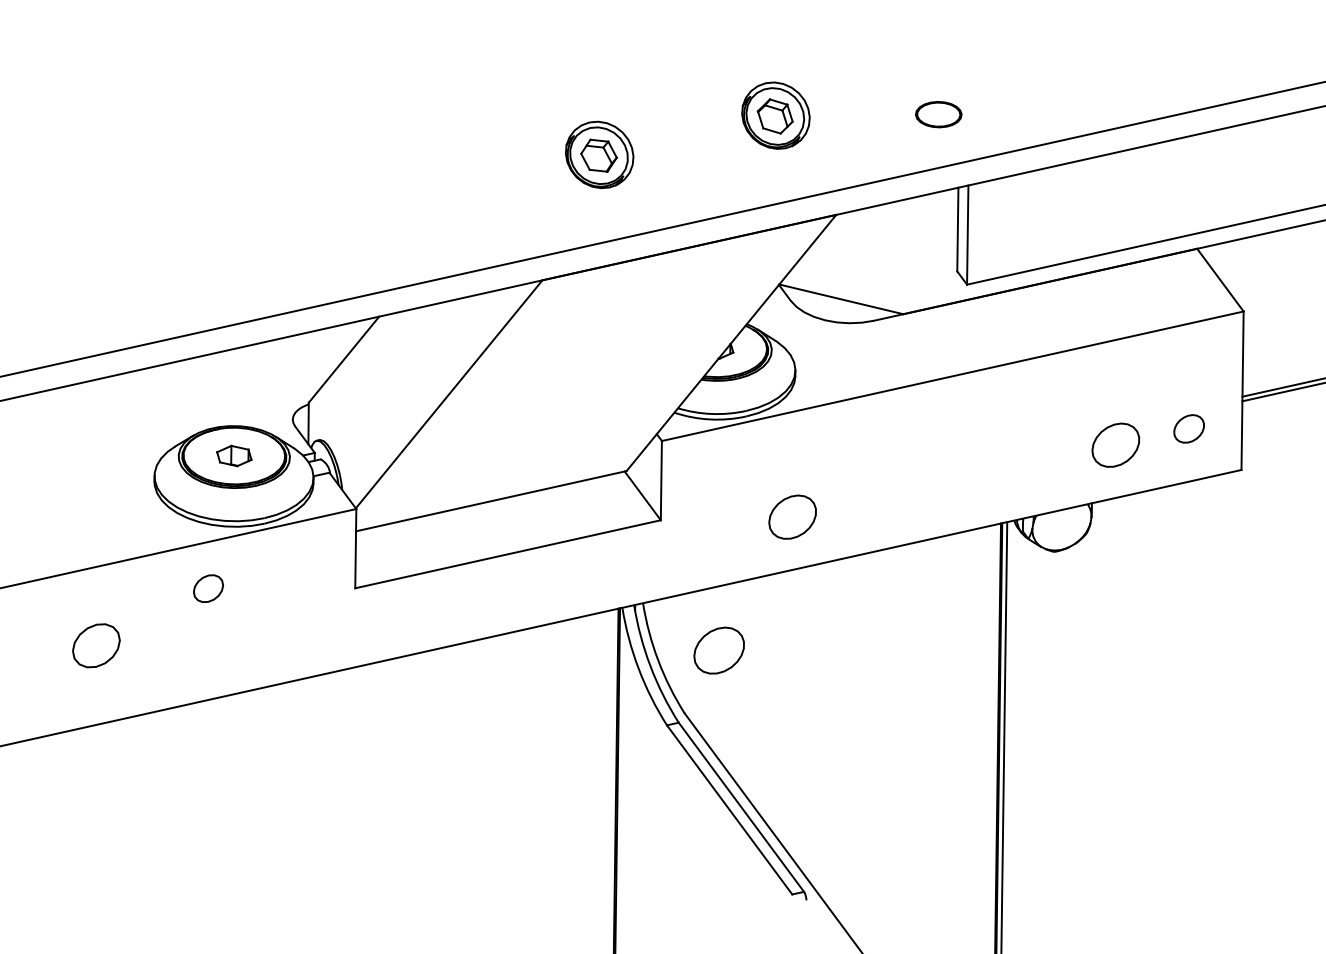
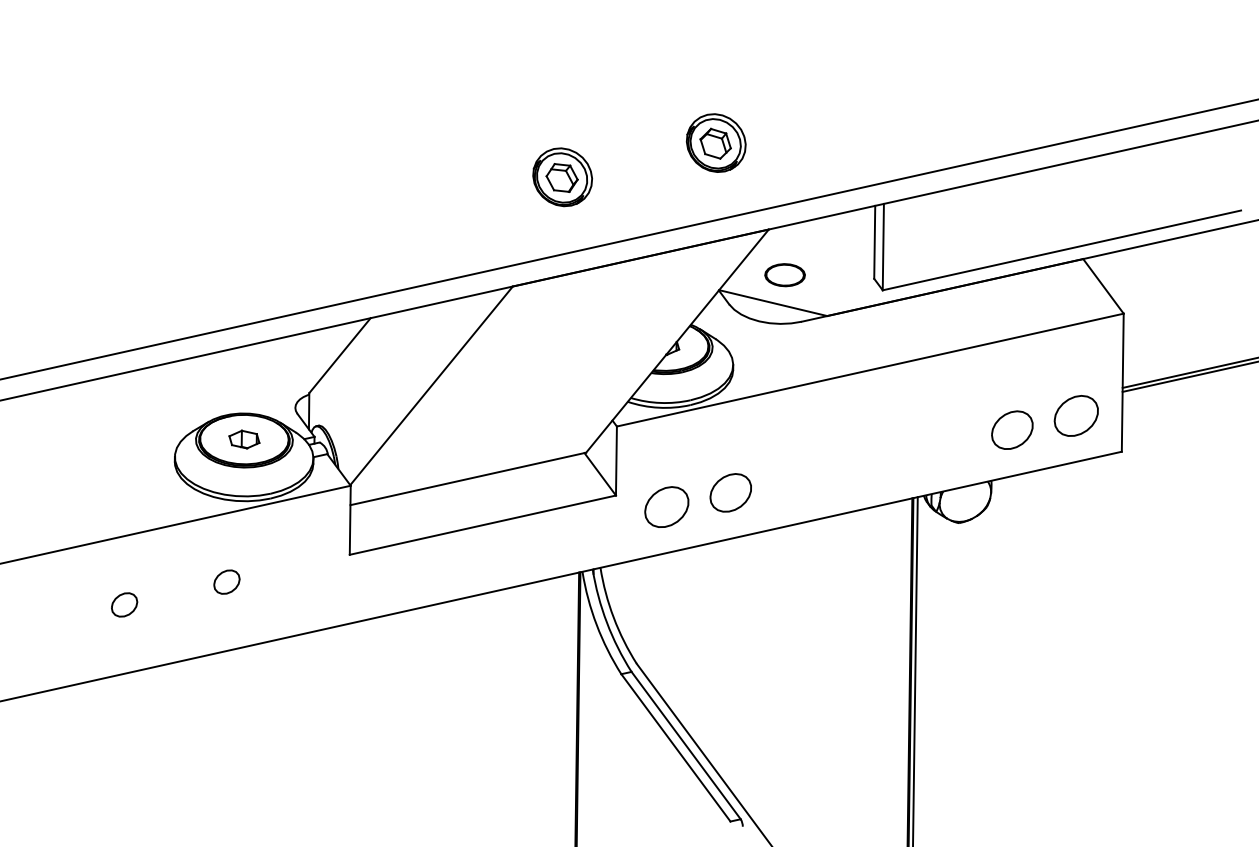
part: (938, 114) -> (784, 275), moved
part: (1188, 428) -> (1075, 415), size x1.67
part: (208, 587) -> (226, 581), moved
part: (96, 645) -> (124, 604), size x0.62
part: (718, 649) -> (666, 506), moved

